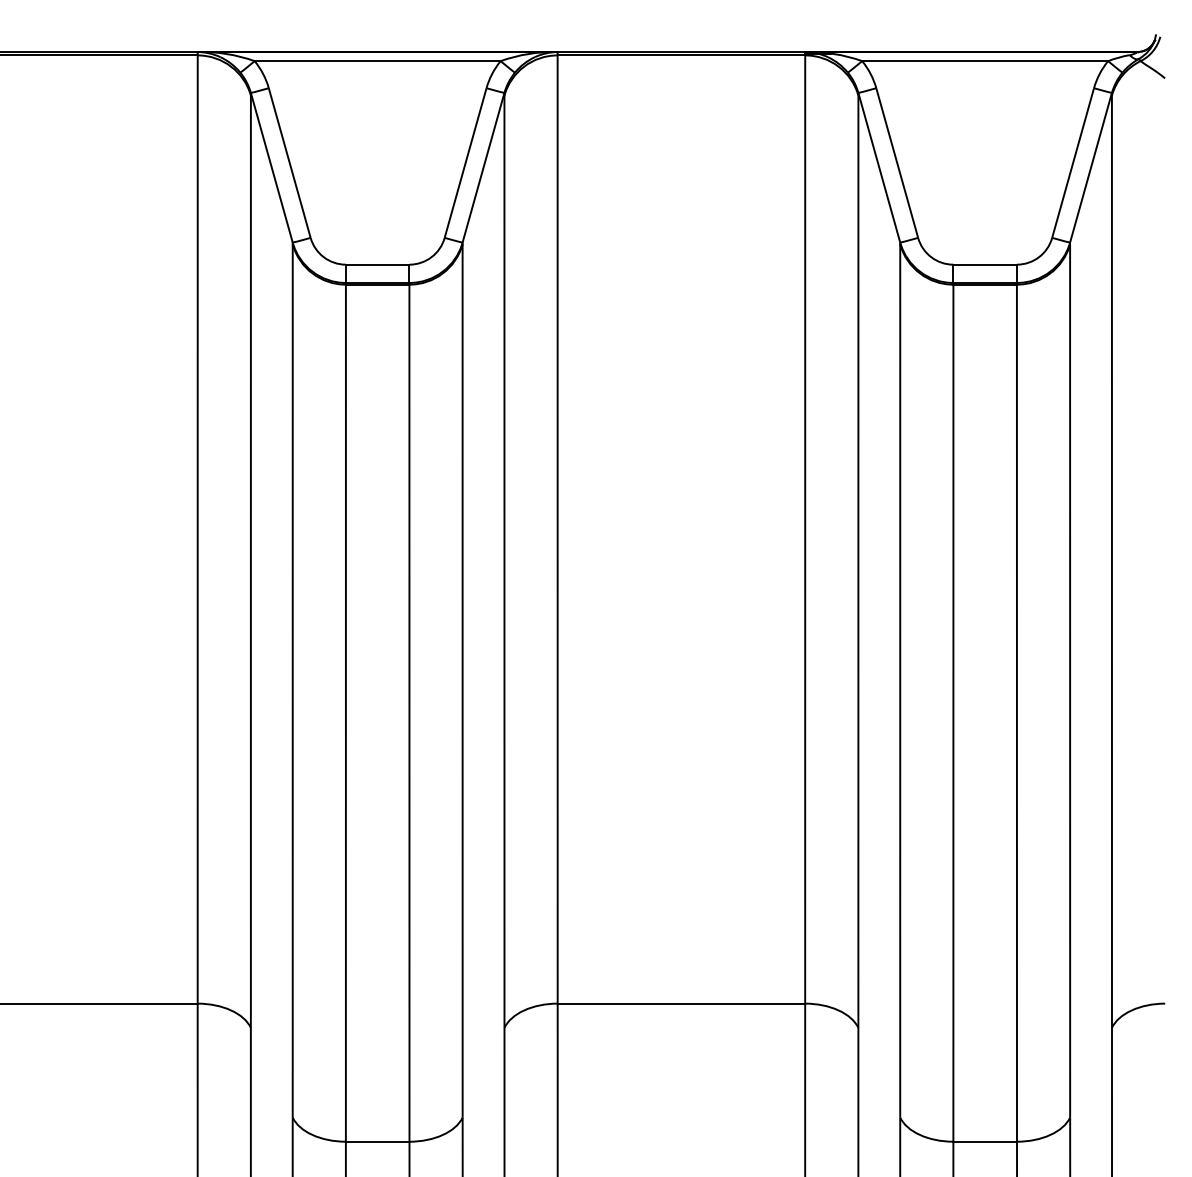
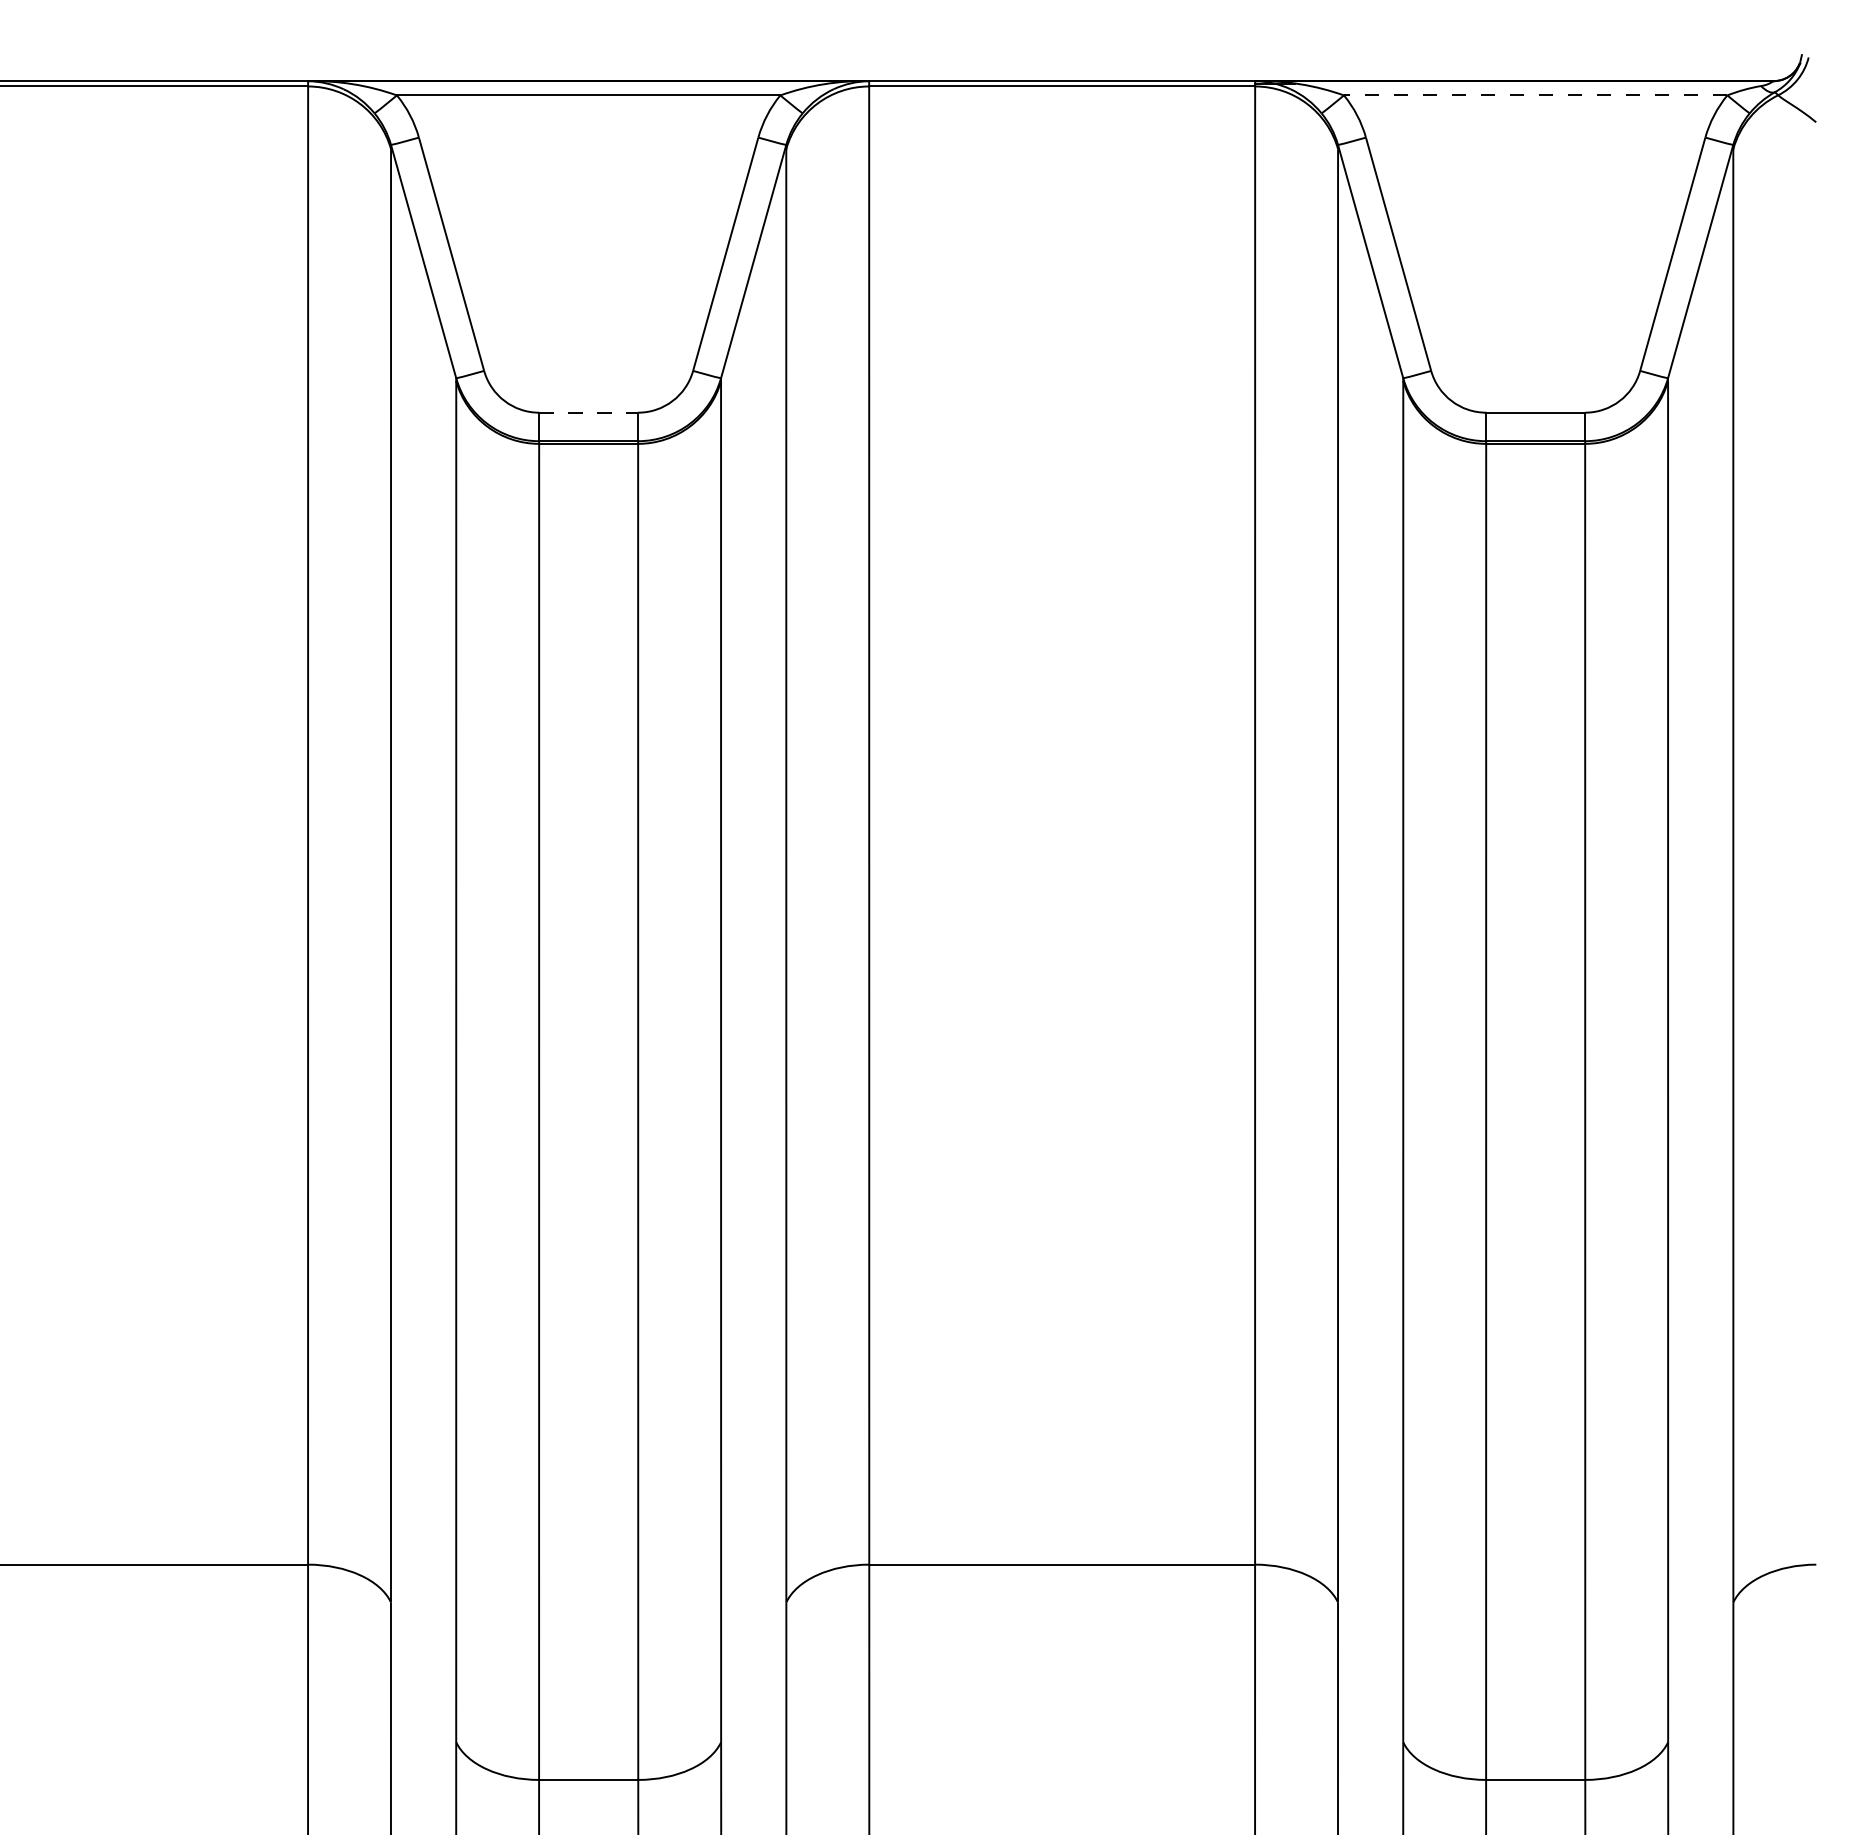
line: (985, 61) -> (1536, 95), solid -> dashed
line: (377, 264) -> (588, 412), solid -> dashed

